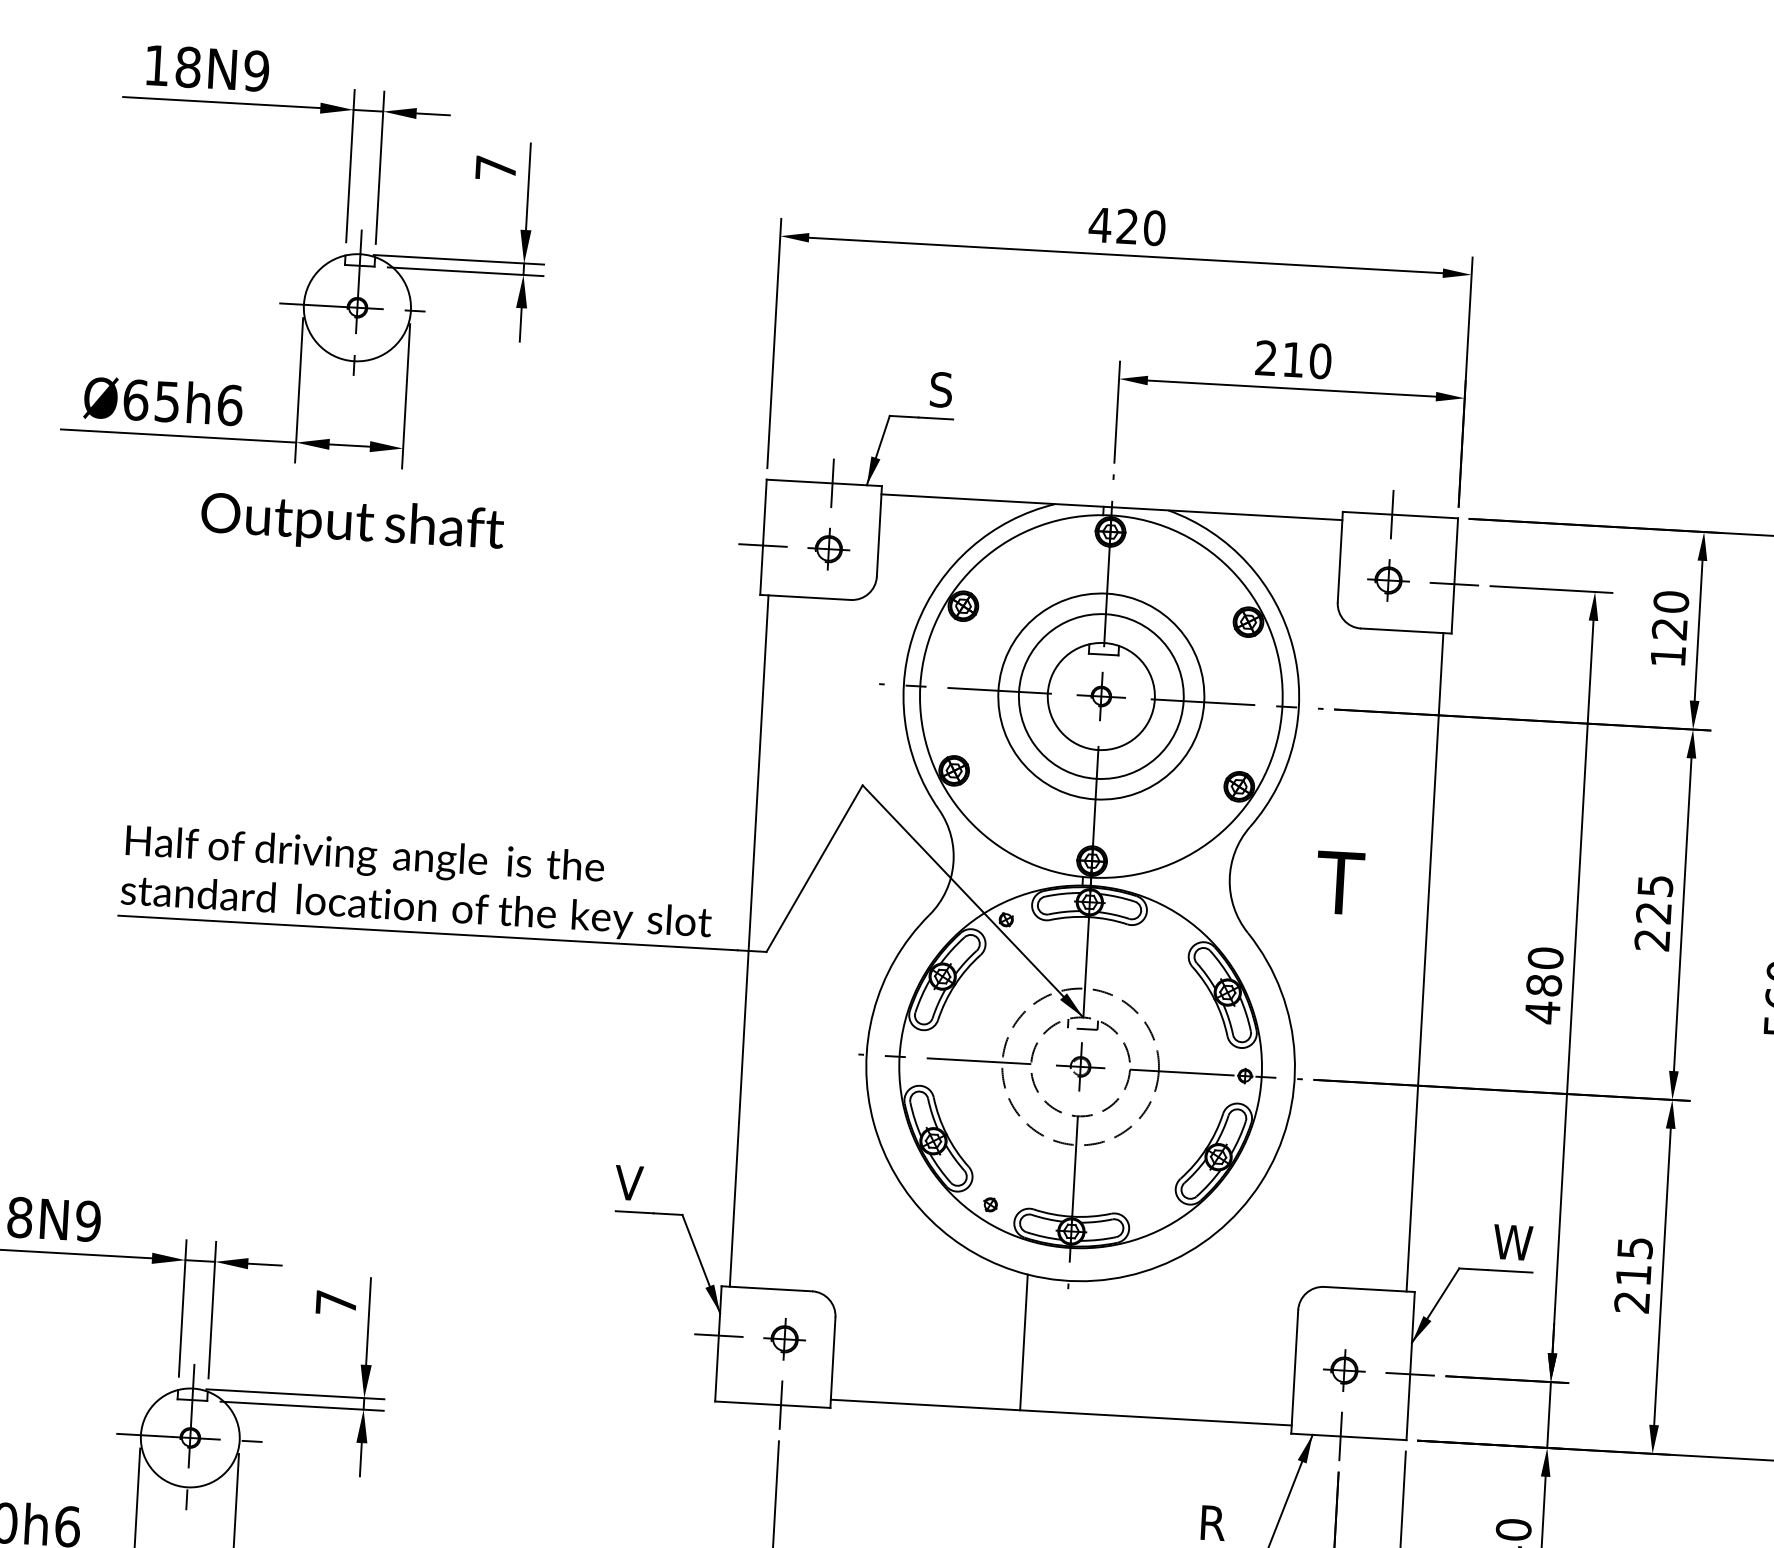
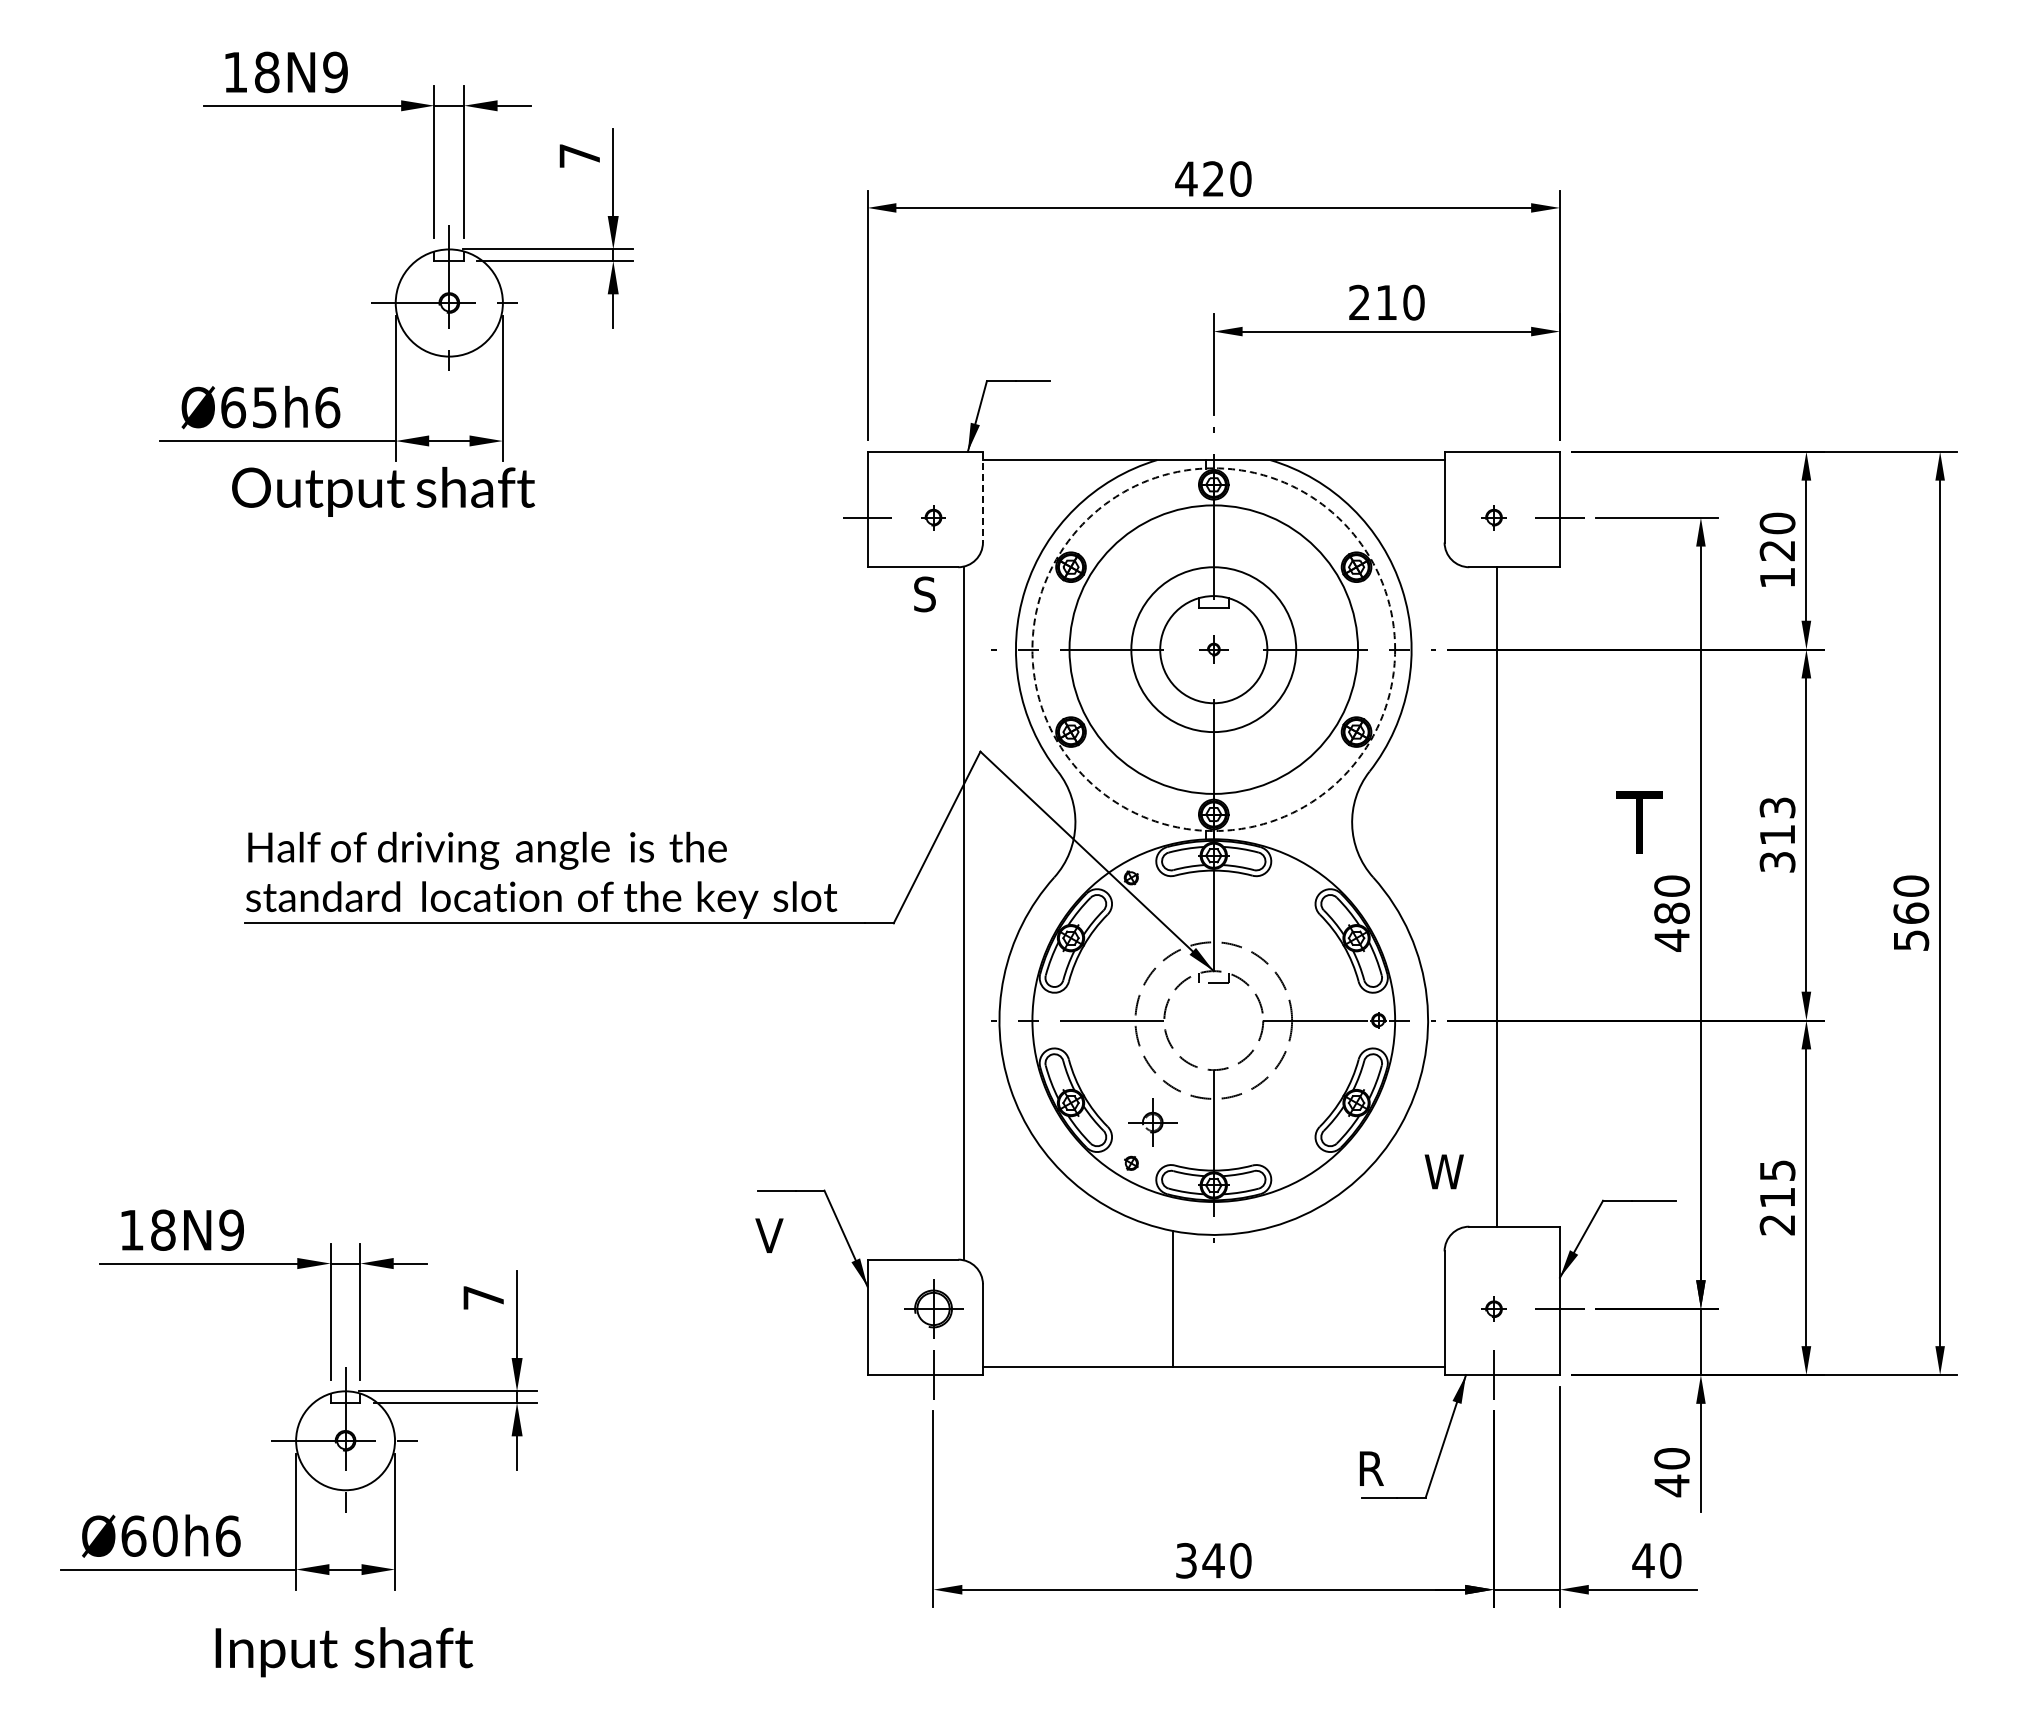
text: (940, 389) -> (924, 594), moved
line: (832, 483) -> (933, 451), removed
line: (1392, 514) -> (1494, 451), removed
text: (352, 524) -> (383, 491), moved
line: (878, 531) -> (982, 497), solid -> dashed
part: (828, 548) -> (933, 517), size x0.6
part: (1387, 580) -> (1493, 517), size x0.6
circle: (1101, 696) -> (1213, 649), size x1.4
circle: (1101, 696) -> (1213, 649), solid -> dashed
part: (1101, 696) -> (1213, 649), size x0.6
text: (1340, 882) -> (1639, 822), moved
text: (1653, 912) -> (1777, 834), 225 -> 313
line: (748, 941) -> (963, 913), moved
line: (1424, 961) -> (1496, 896), moved
part: (1080, 1066) -> (1152, 1122), moved
text: (629, 1182) -> (769, 1235), moved
text: (1512, 1242) -> (1443, 1171), moved
line: (718, 1336) -> (867, 1309), removed
part: (784, 1339) -> (933, 1309), size x1.4
part: (1343, 1370) -> (1493, 1309), size x0.6

